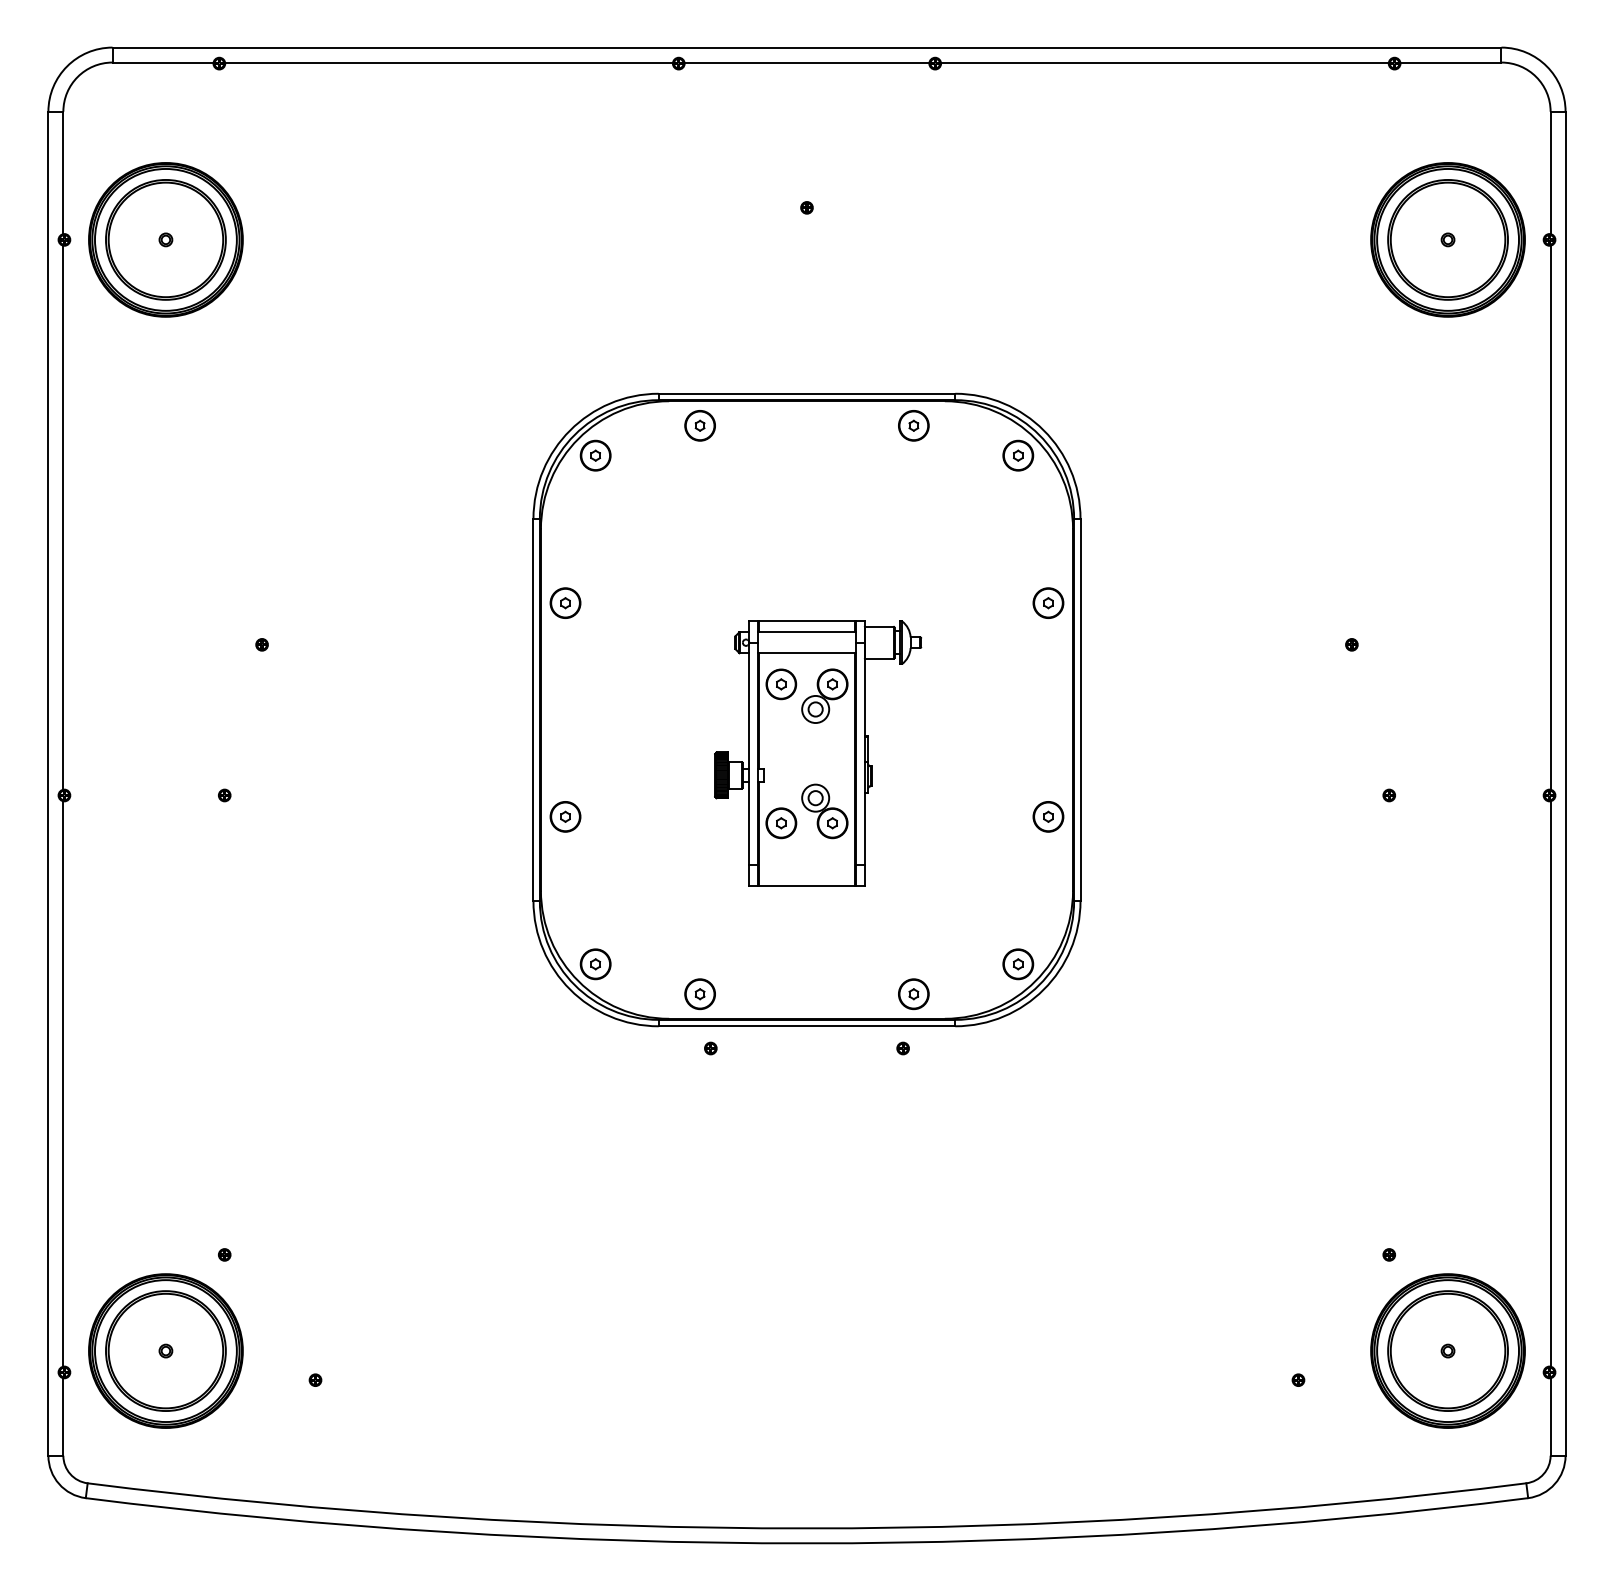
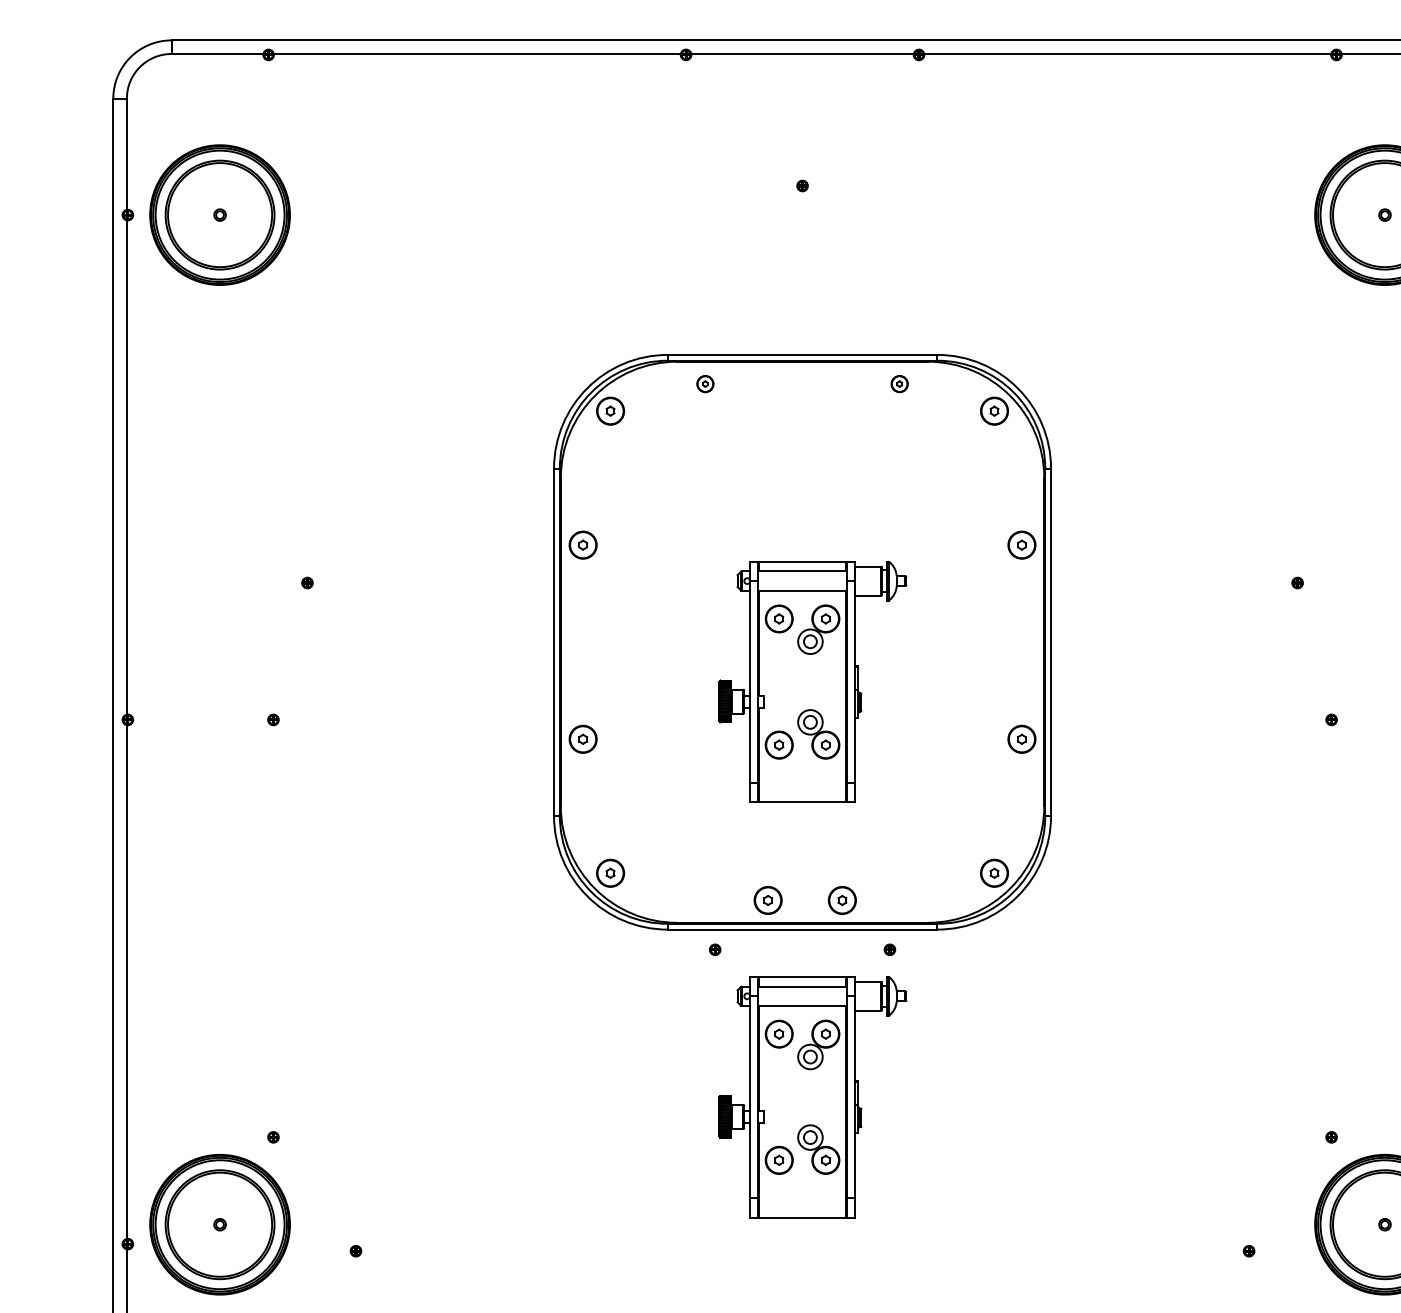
part: (699, 425) -> (704, 383), size x0.6
part: (913, 425) -> (899, 383), size x0.6
part: (699, 994) -> (767, 900), moved
part: (913, 994) -> (842, 900), moved
part: (818, 1210) -> (813, 1096), added

